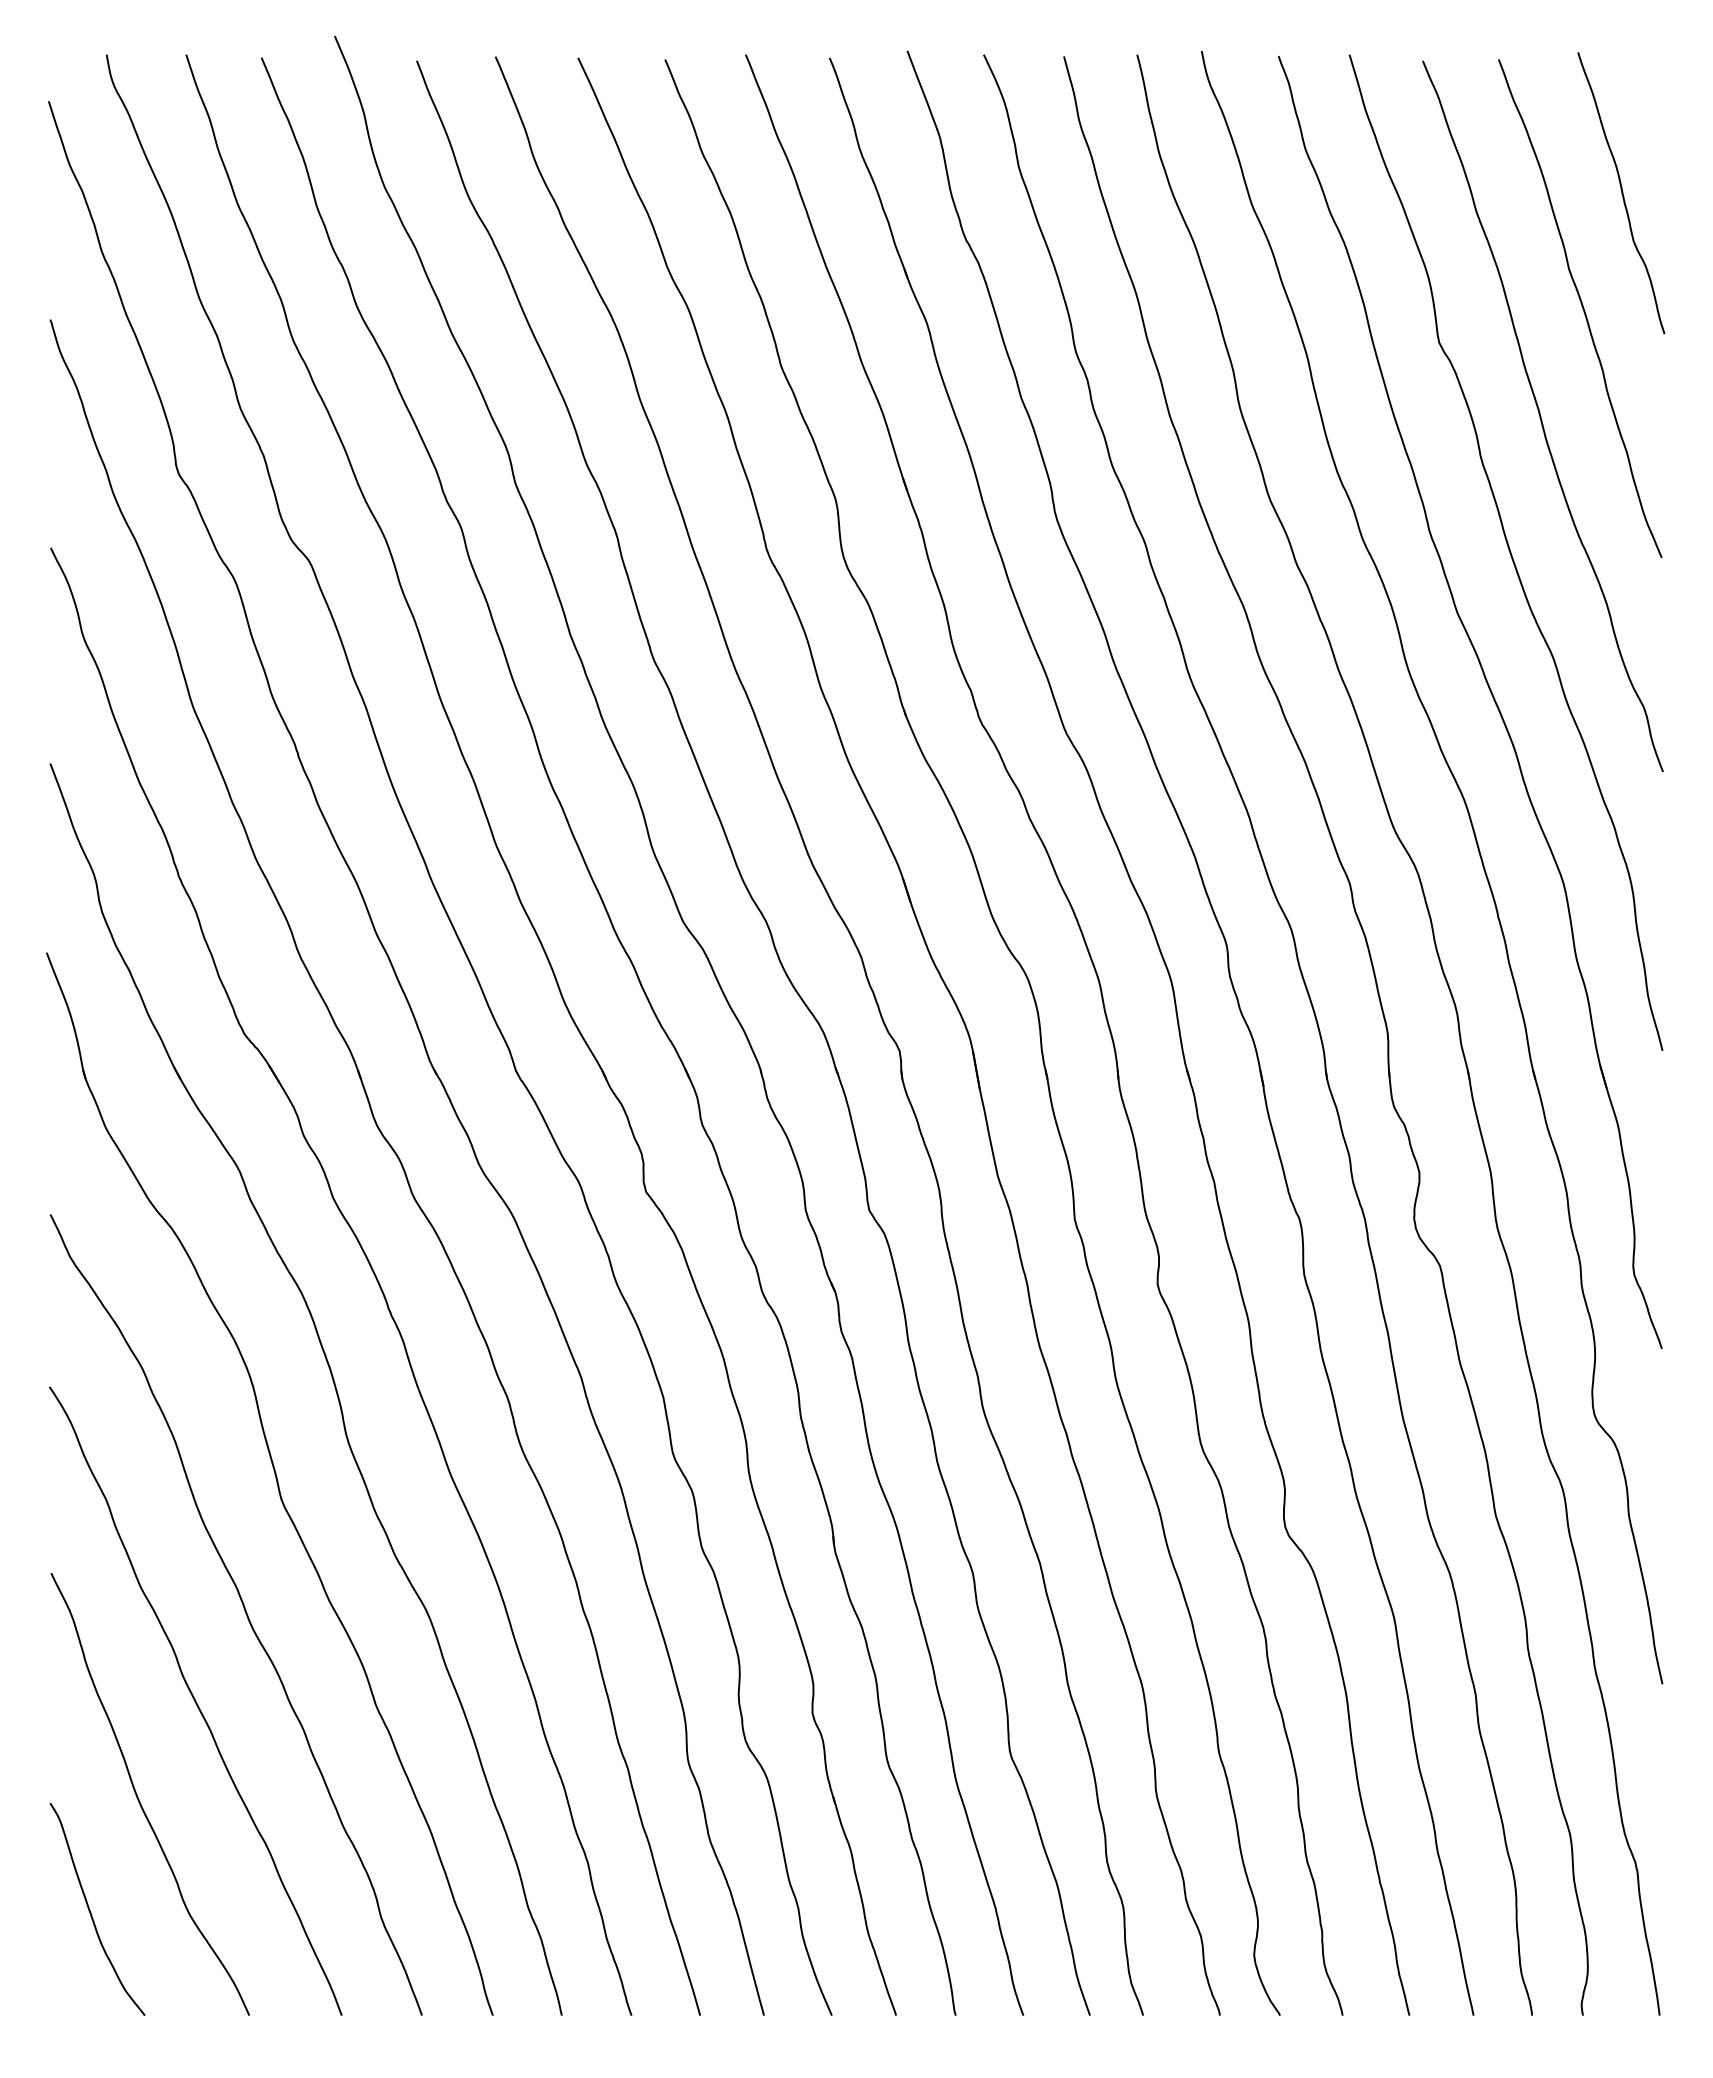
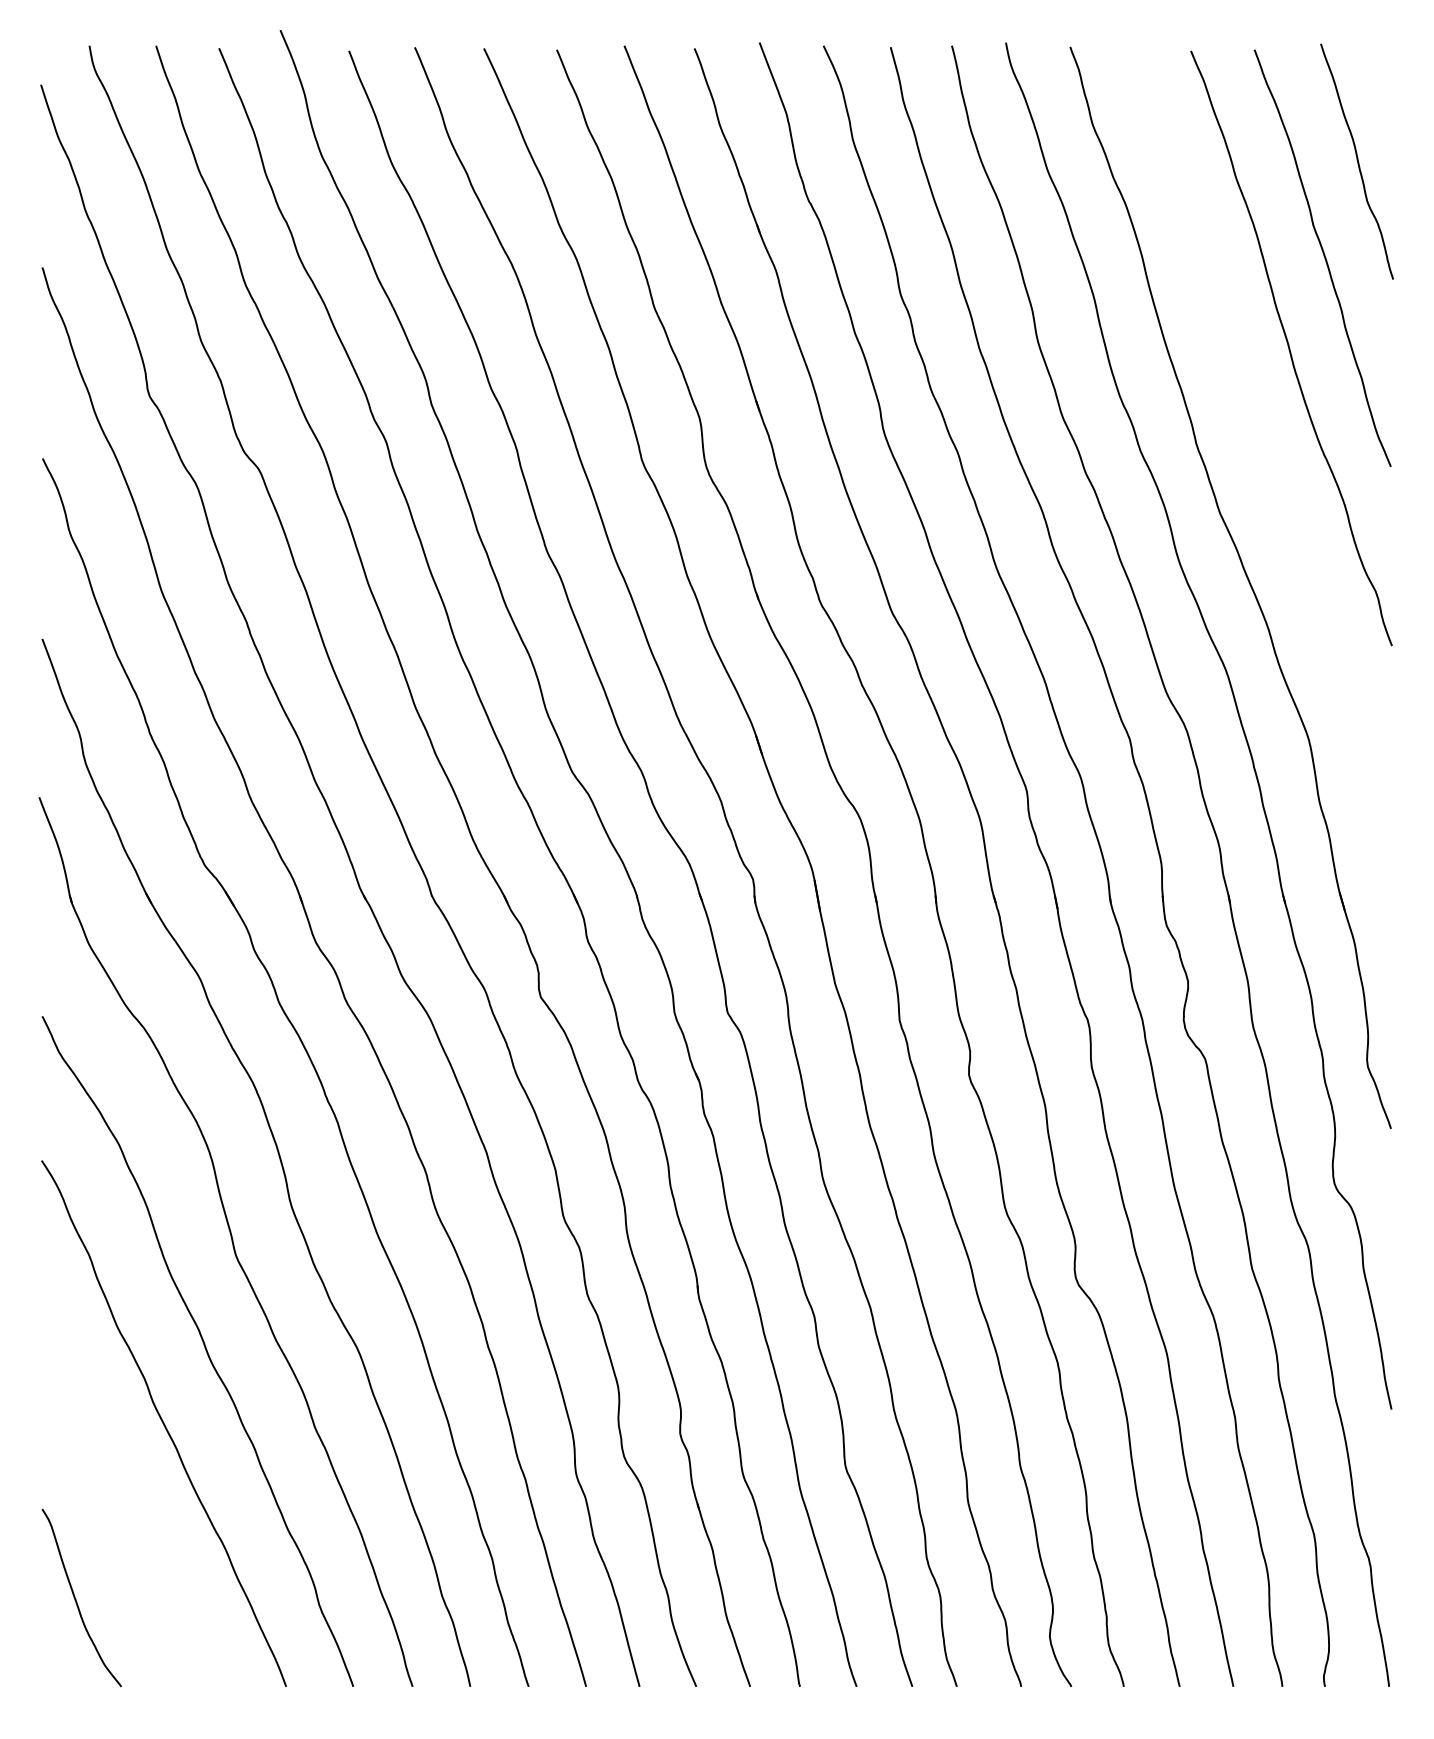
curve: (1508, 550) -> (1262, 460), removed
curve: (139, 1799) -> (116, 1505), removed

